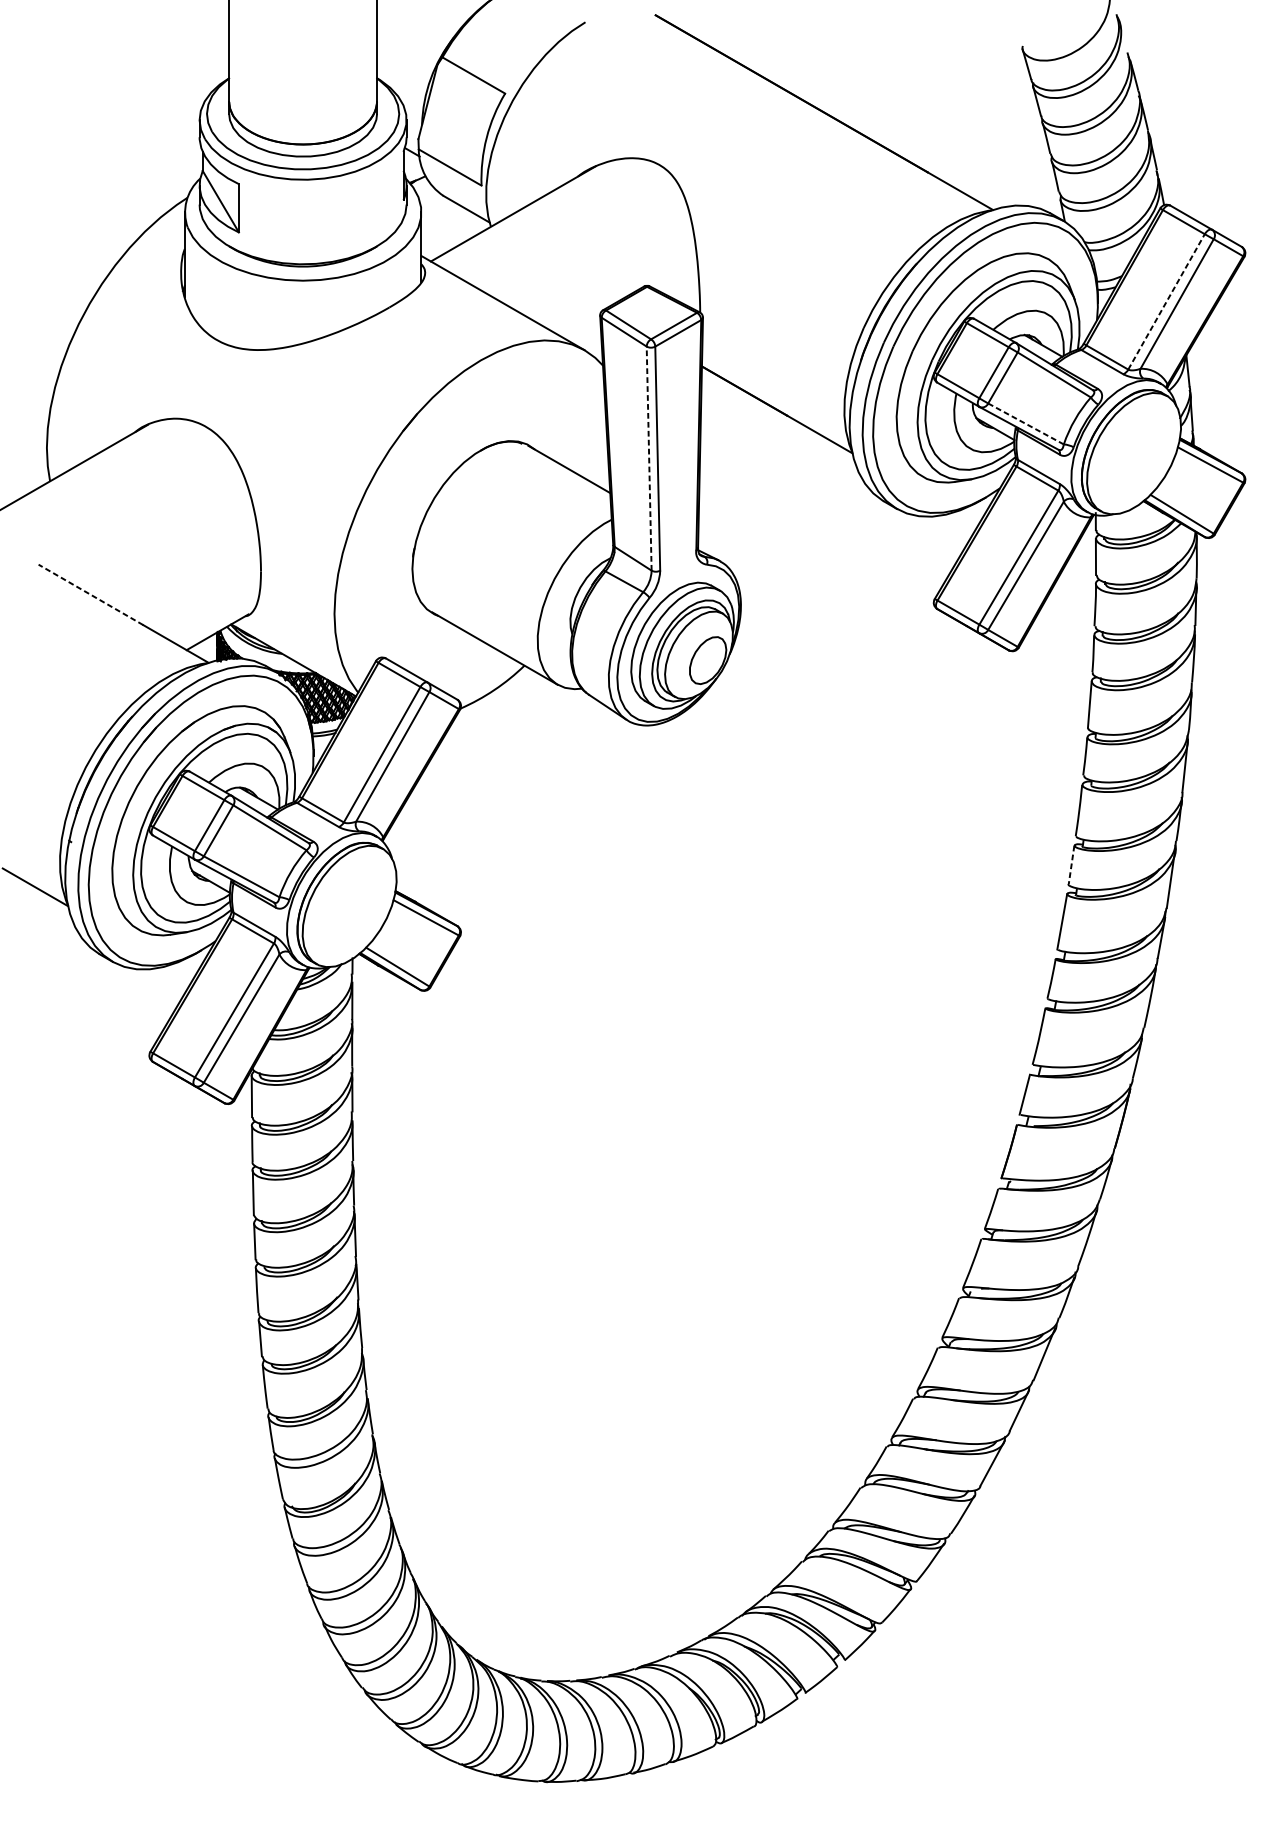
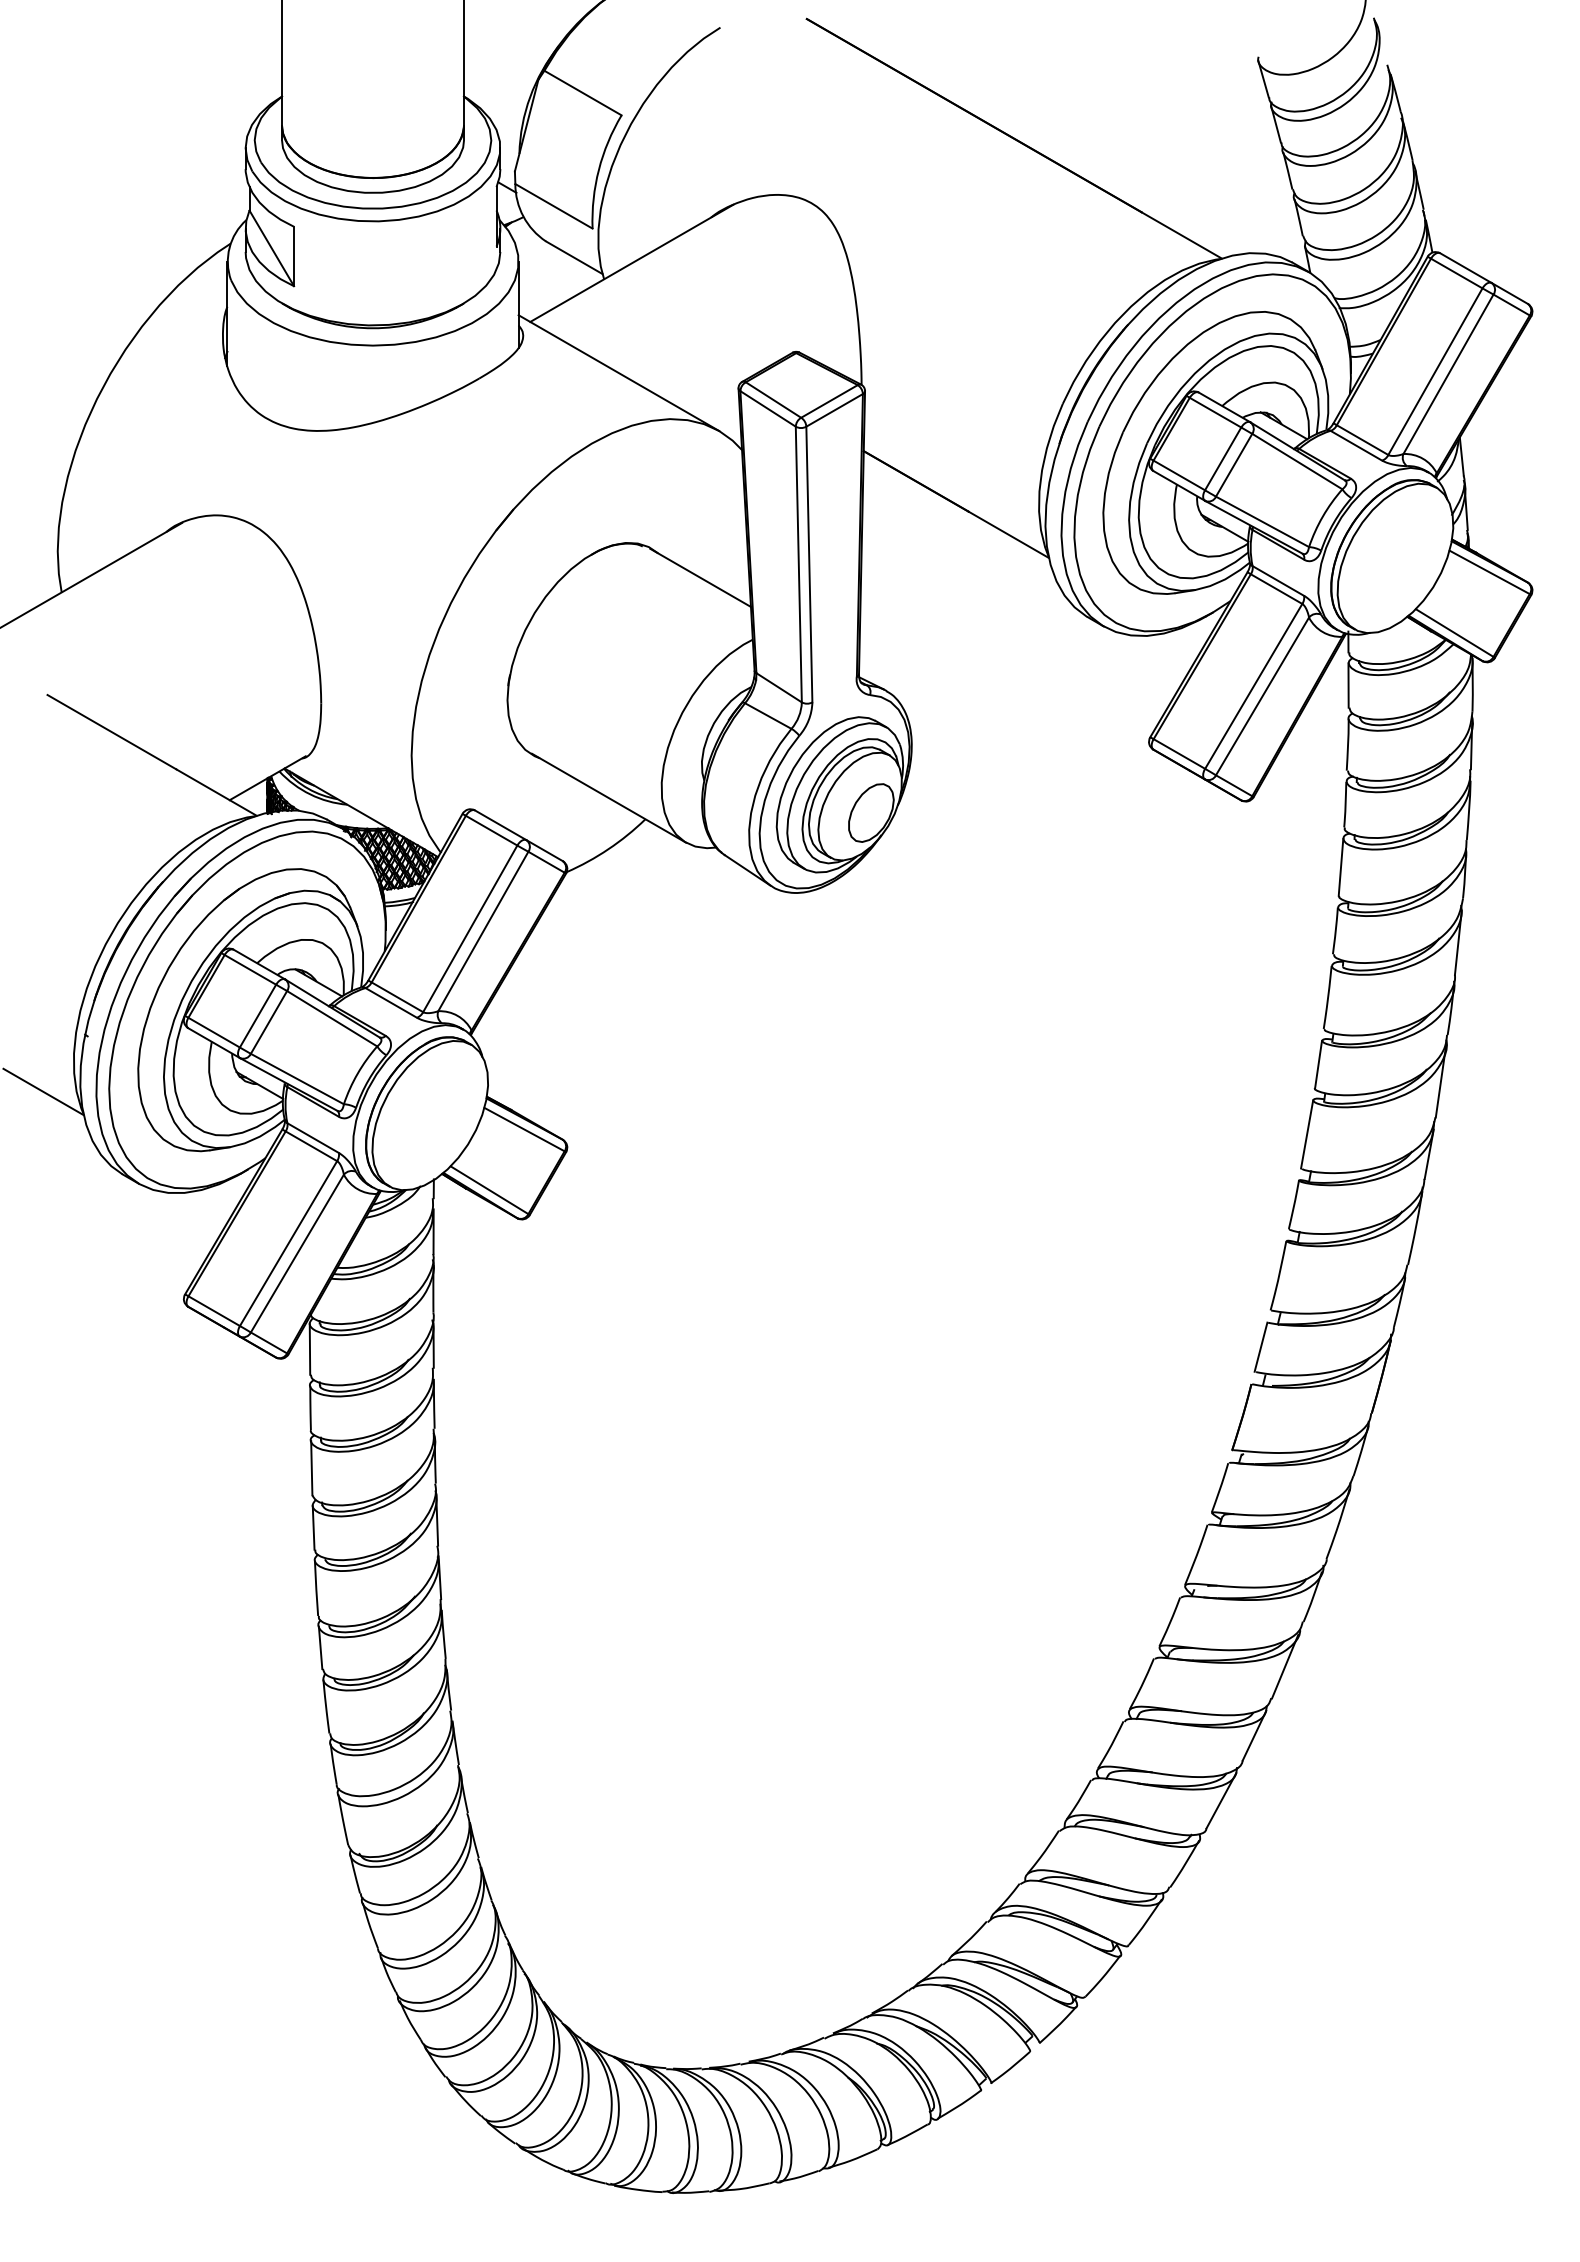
line: (1166, 301) -> (1435, 371), dashed -> solid
line: (1026, 423) -> (1262, 521), dashed -> solid
line: (648, 458) -> (798, 564), dashed -> solid
line: (90, 594) -> (111, 731), dashed -> solid
line: (1071, 865) -> (1318, 1065), dashed -> solid

